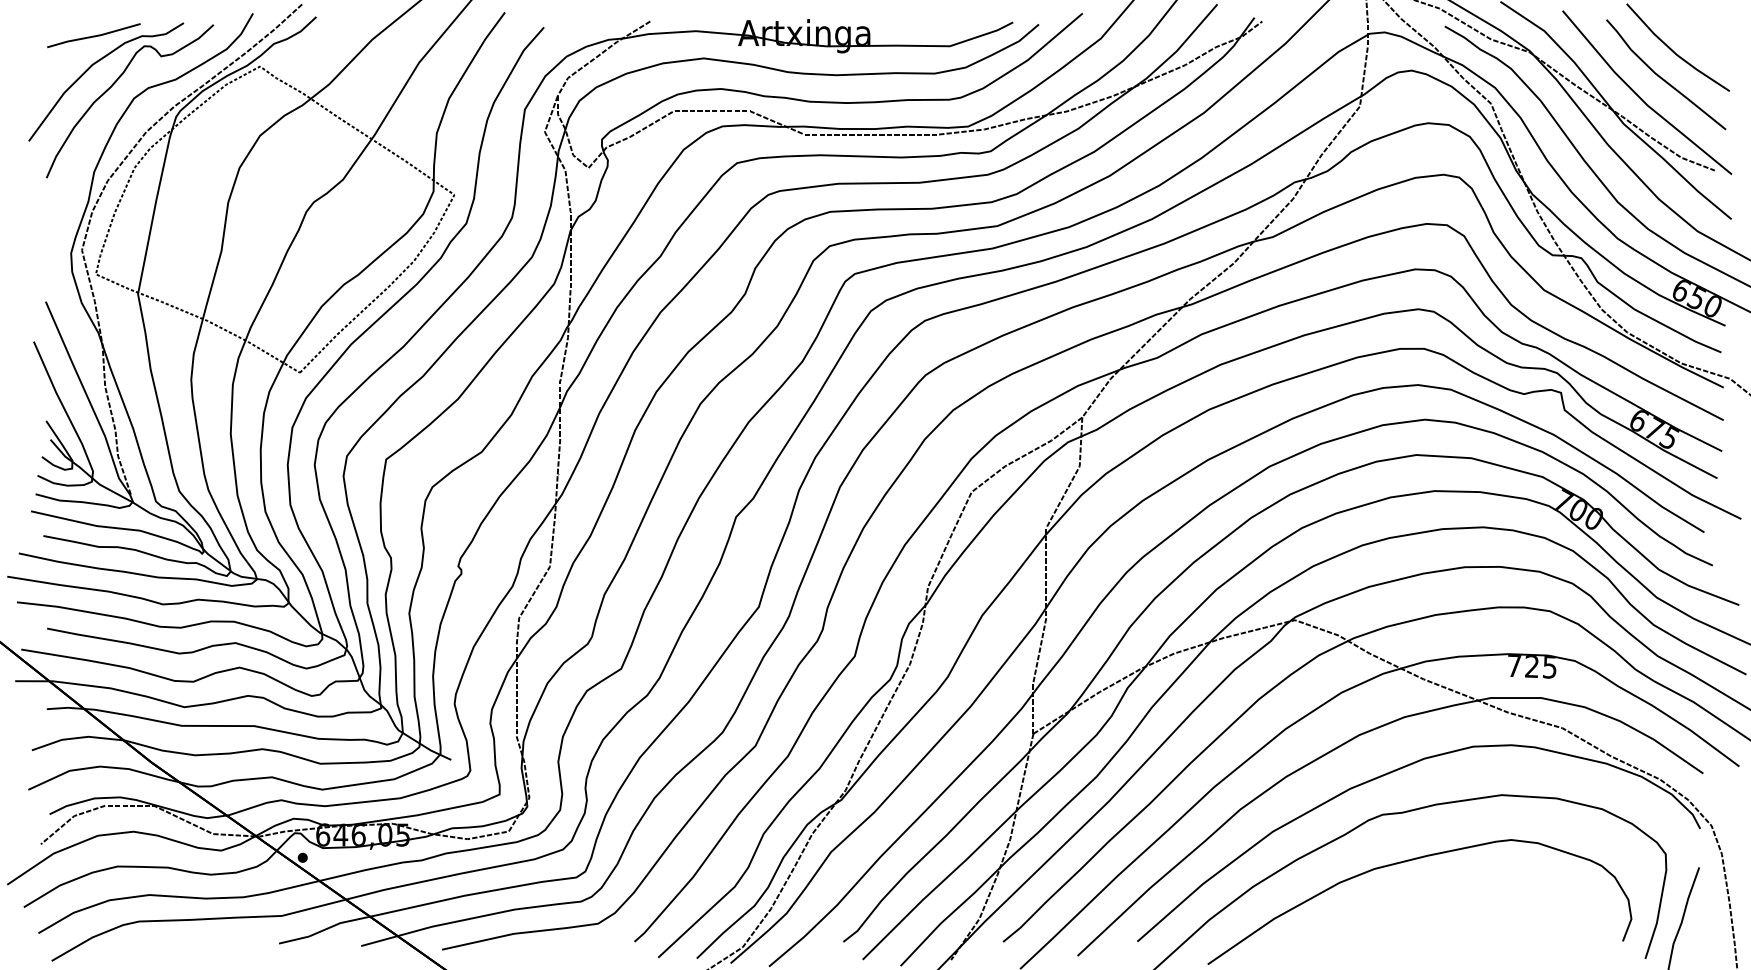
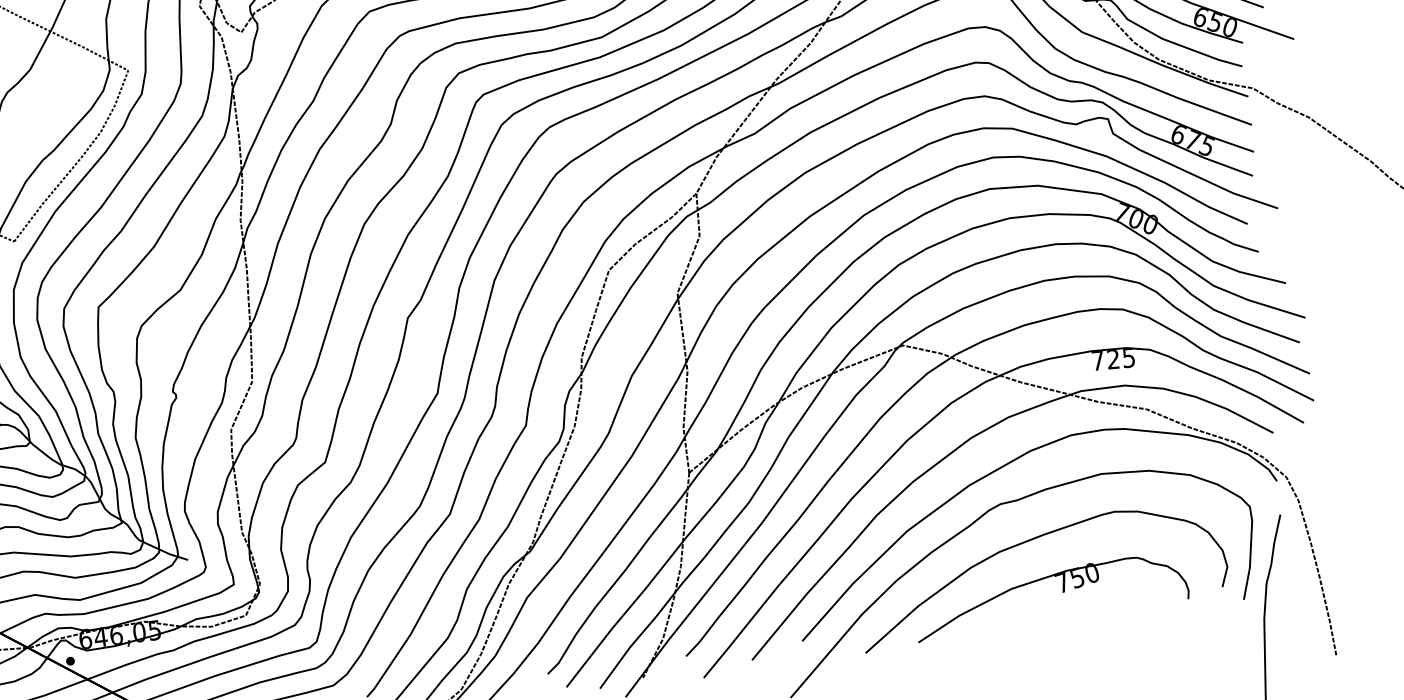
part: (1440, 924) -> (1062, 592), added

